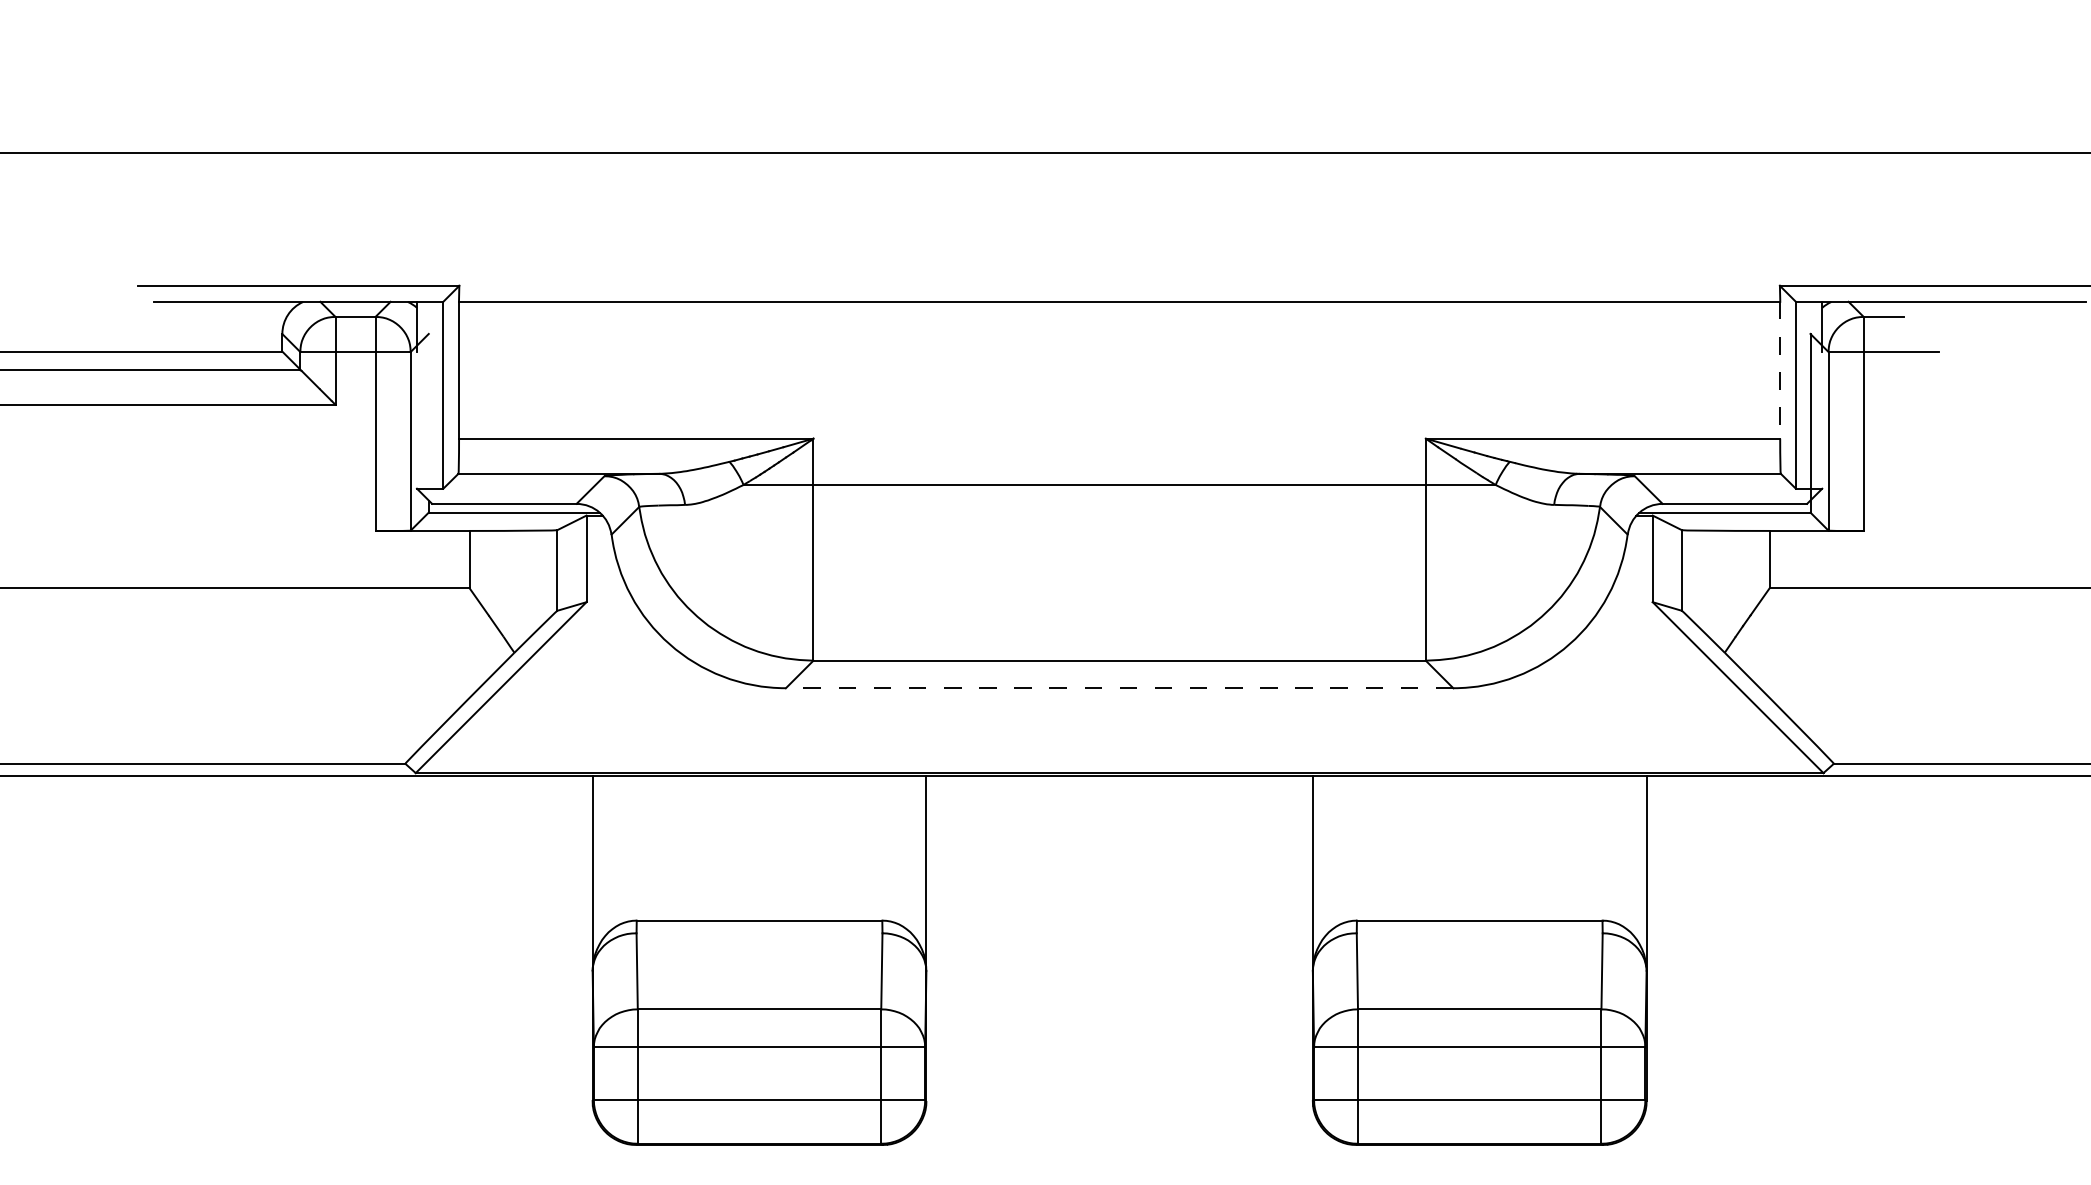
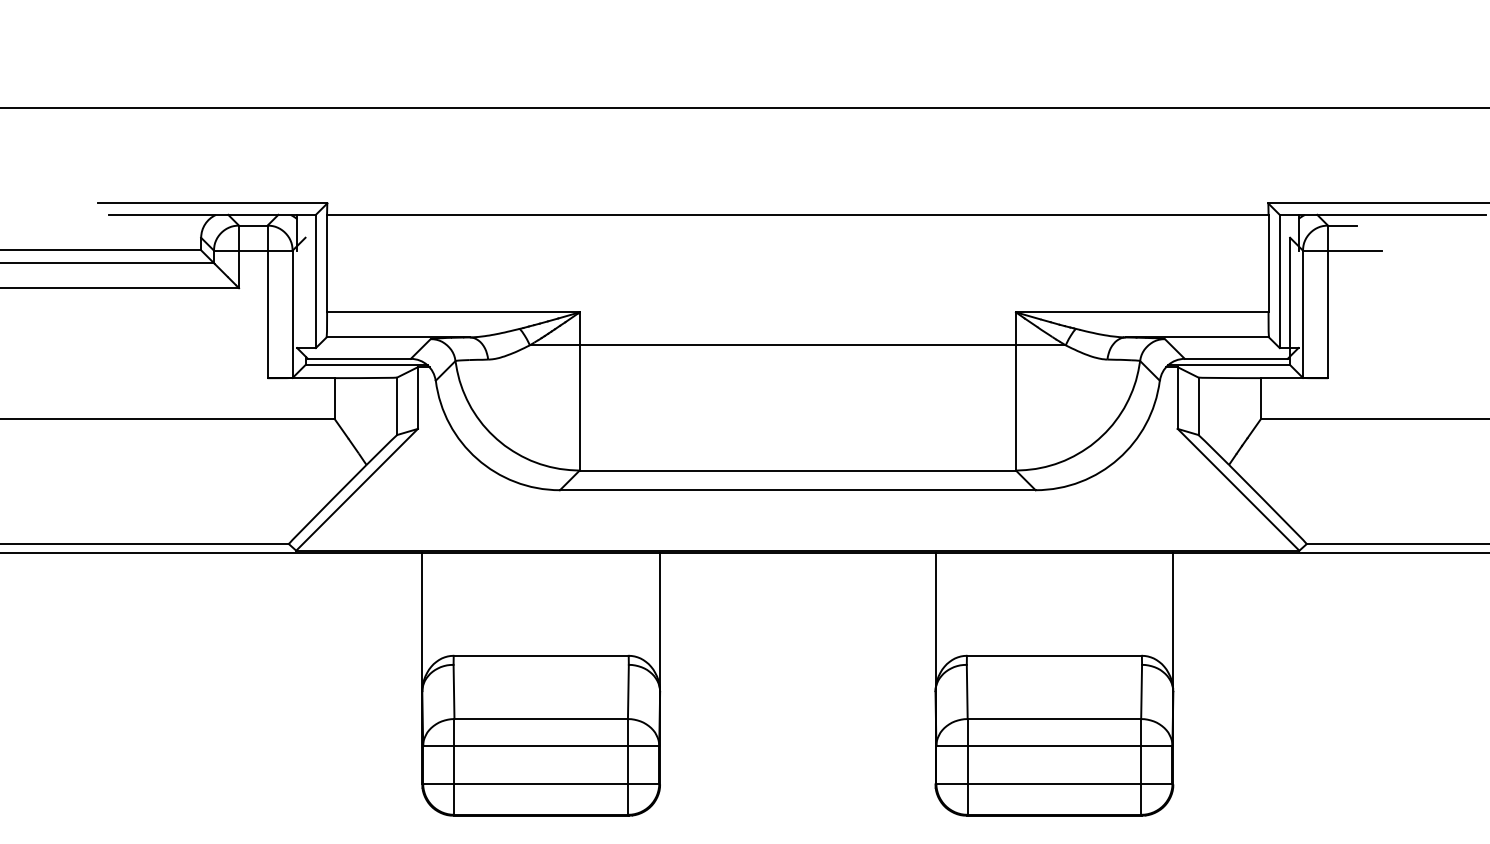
line: (1780, 370) -> (1268, 263), dashed -> solid
line: (1119, 688) -> (797, 490), dashed -> solid

